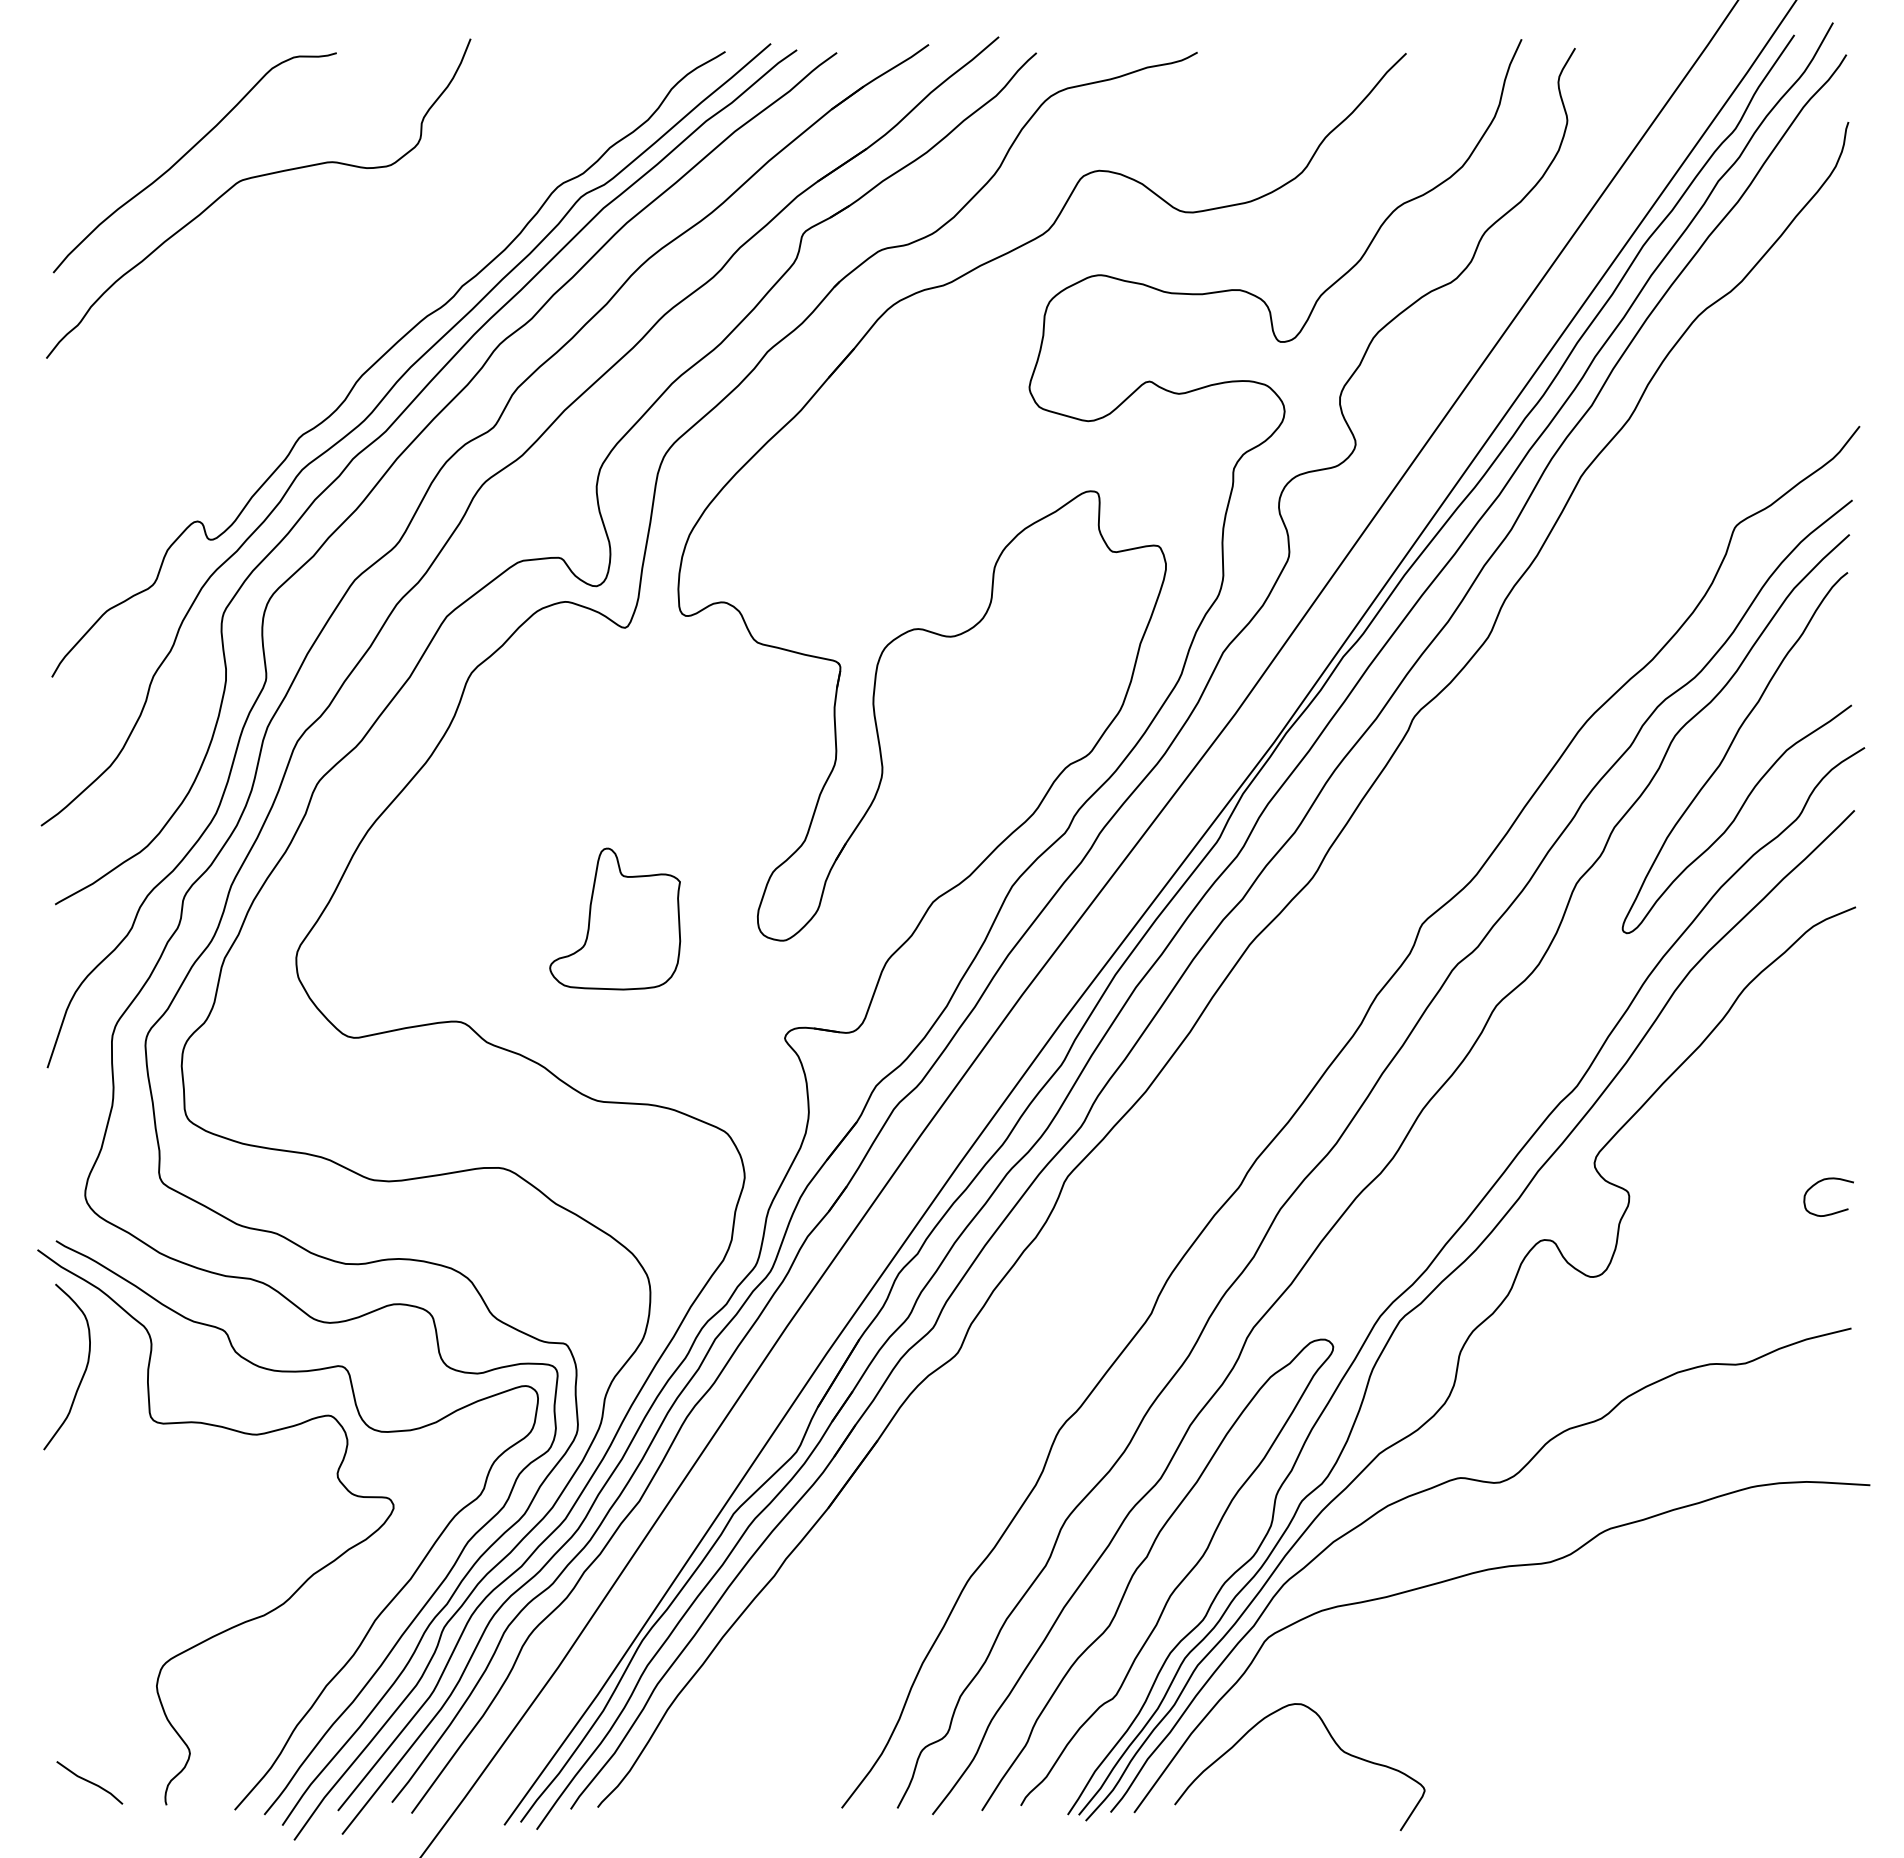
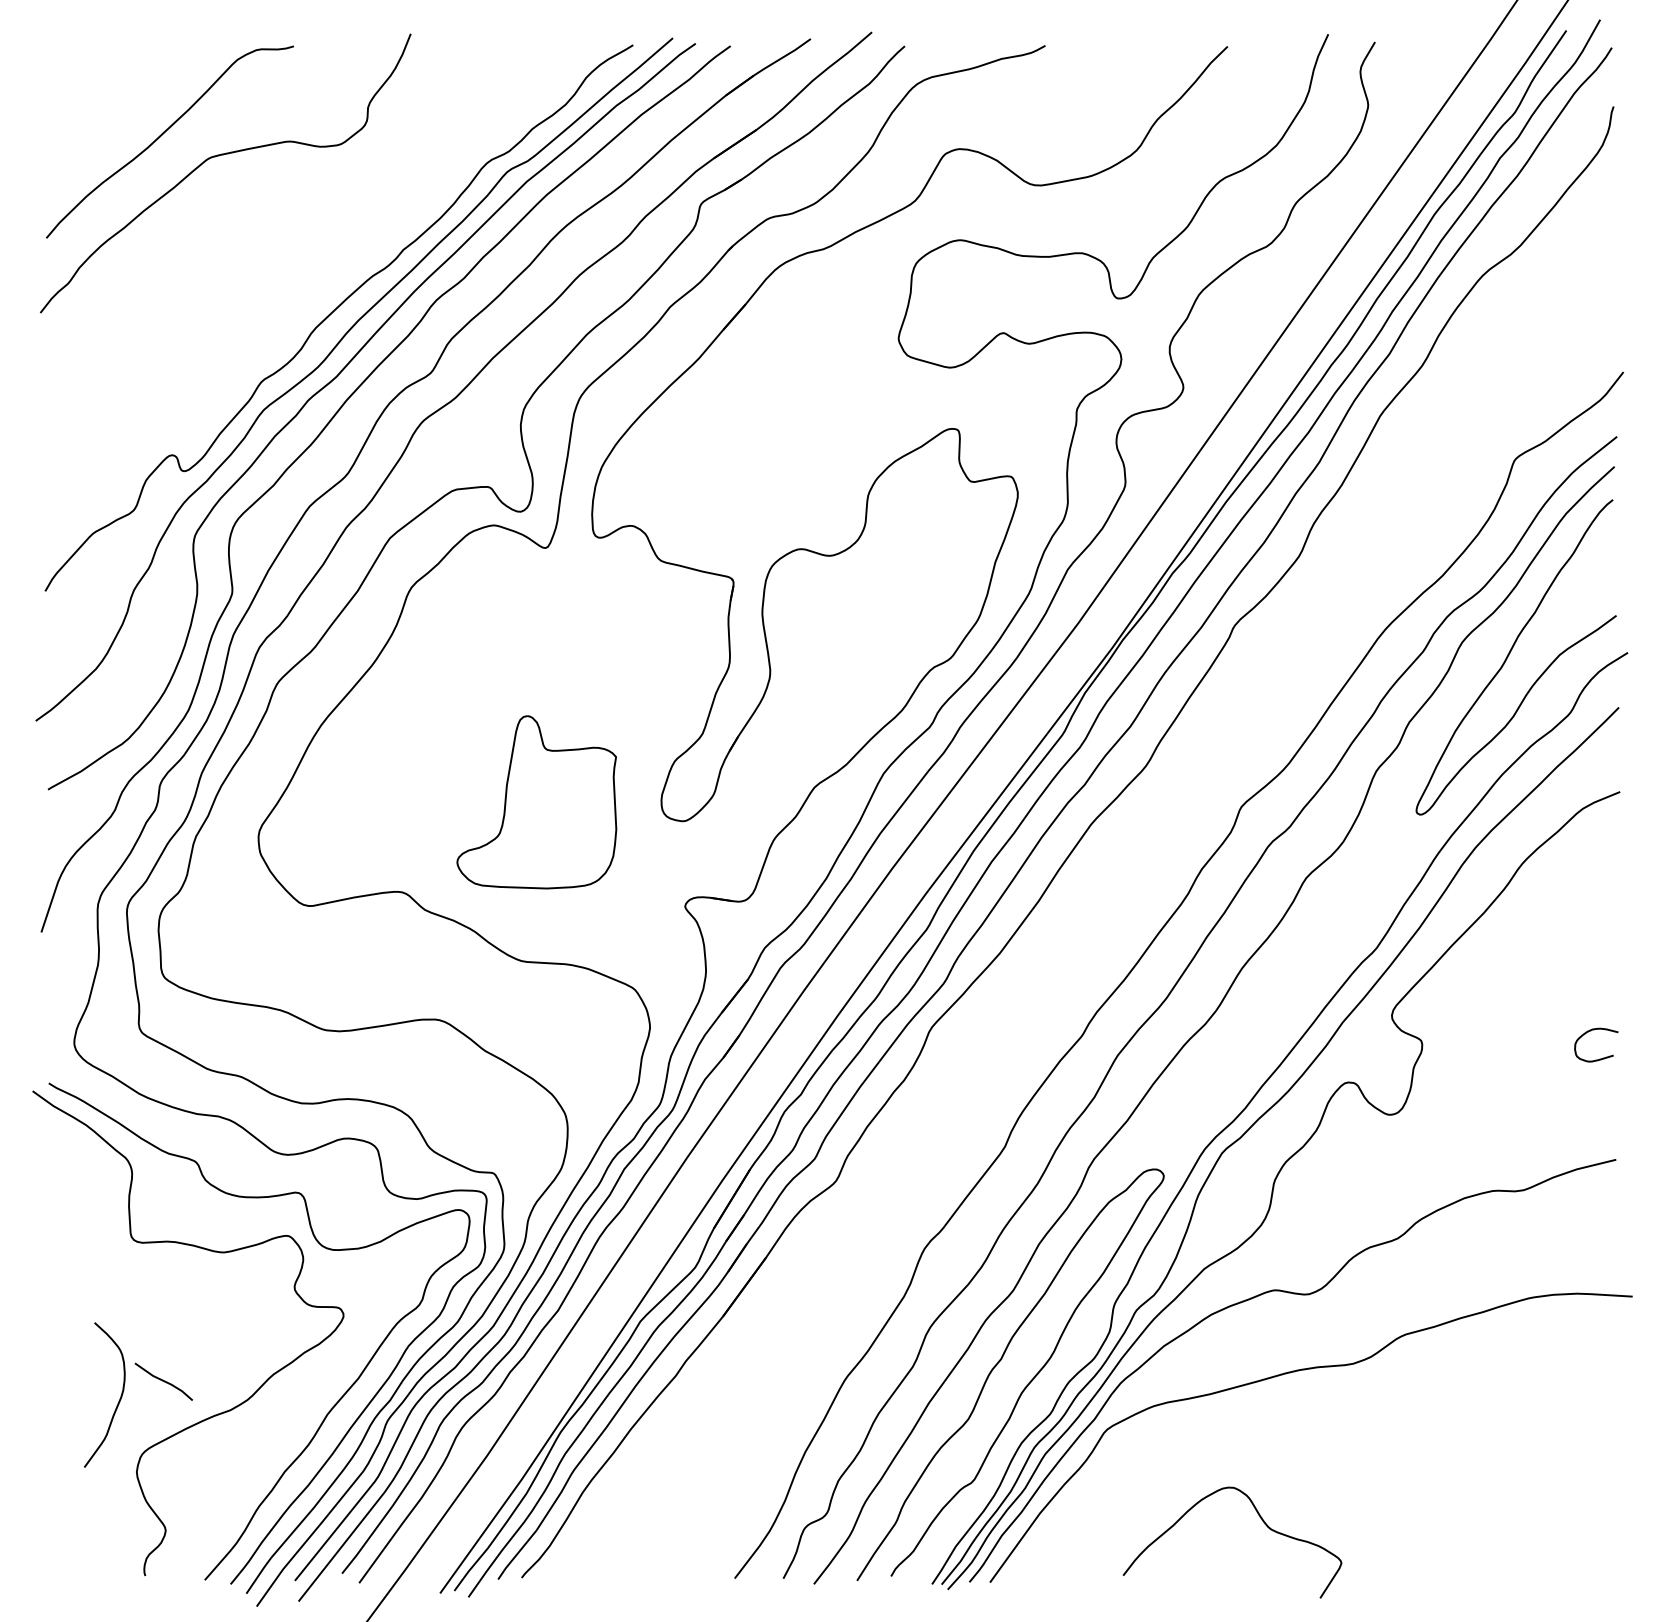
part: (615, 918) -> (537, 801), size x1.4
curve: (83, 1372) -> (119, 1399), moved
curve: (1335, 1744) -> (1263, 1522), moved
line: (89, 1782) -> (163, 1381), moved

